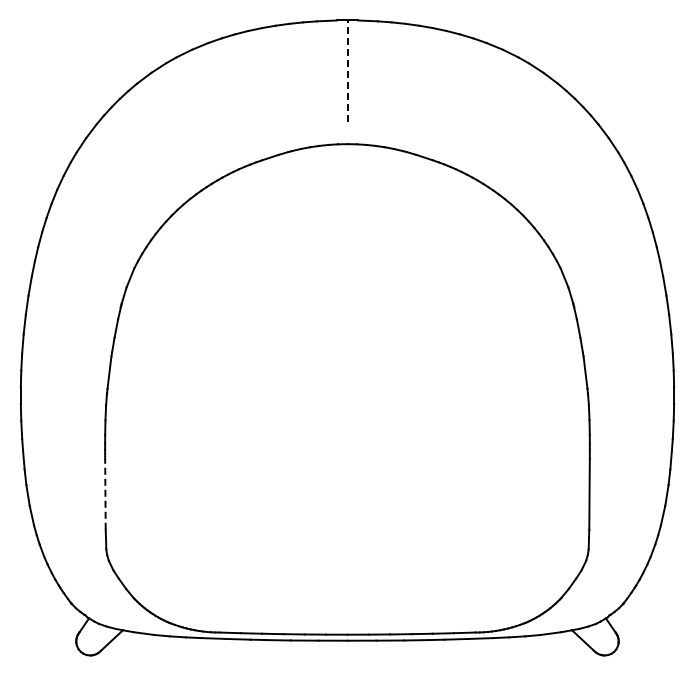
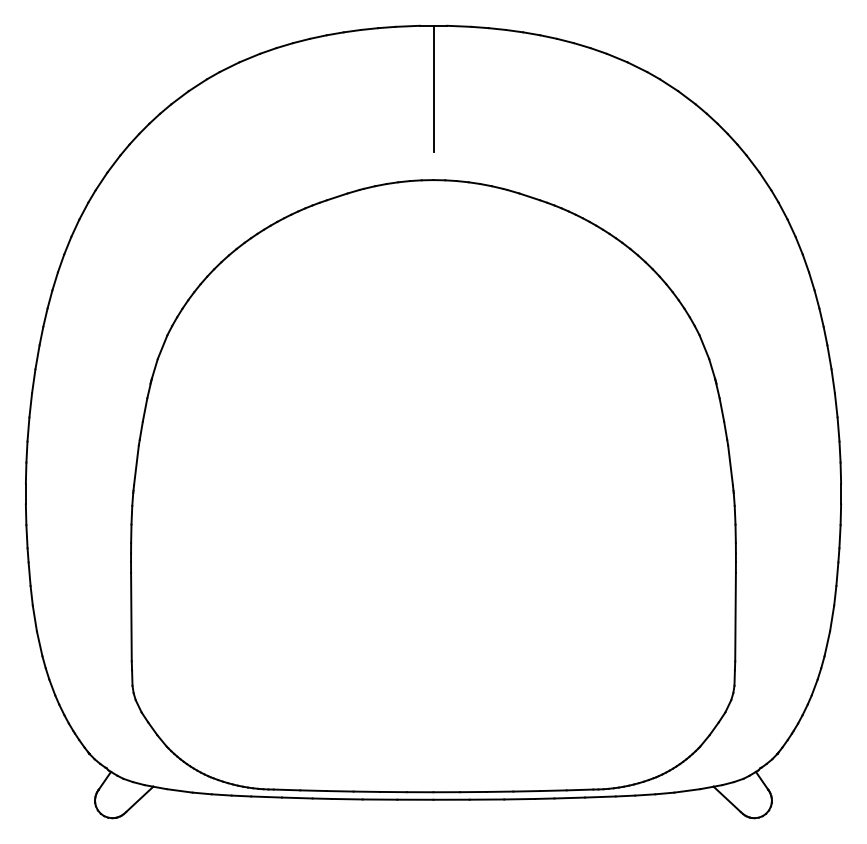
line: (347, 71) -> (433, 89), dashed -> solid
line: (105, 493) -> (131, 616), dashed -> solid

